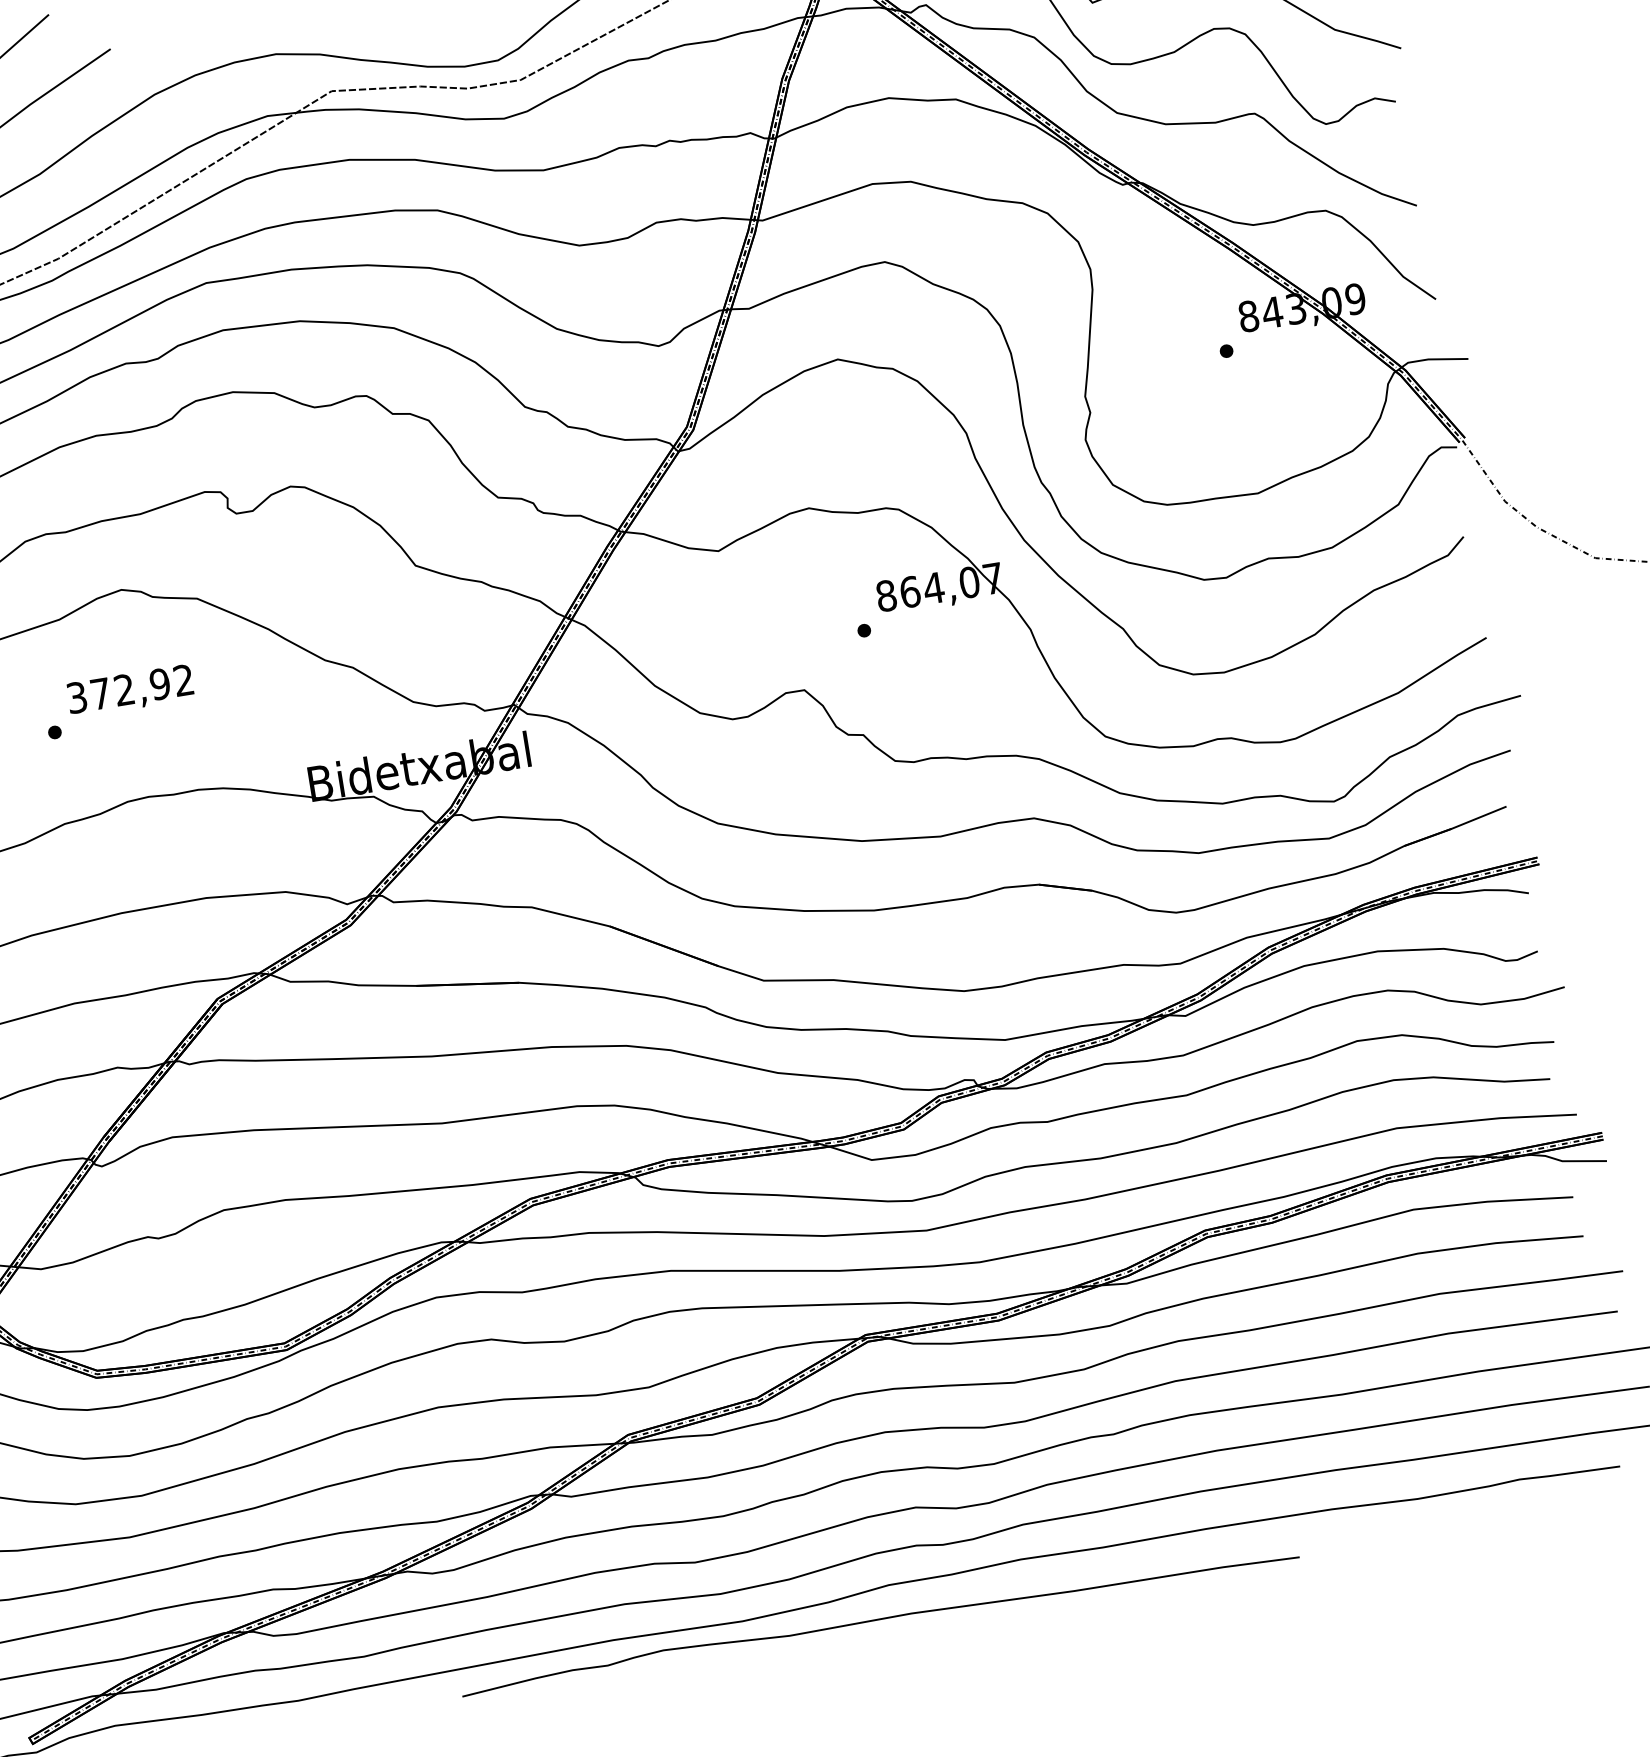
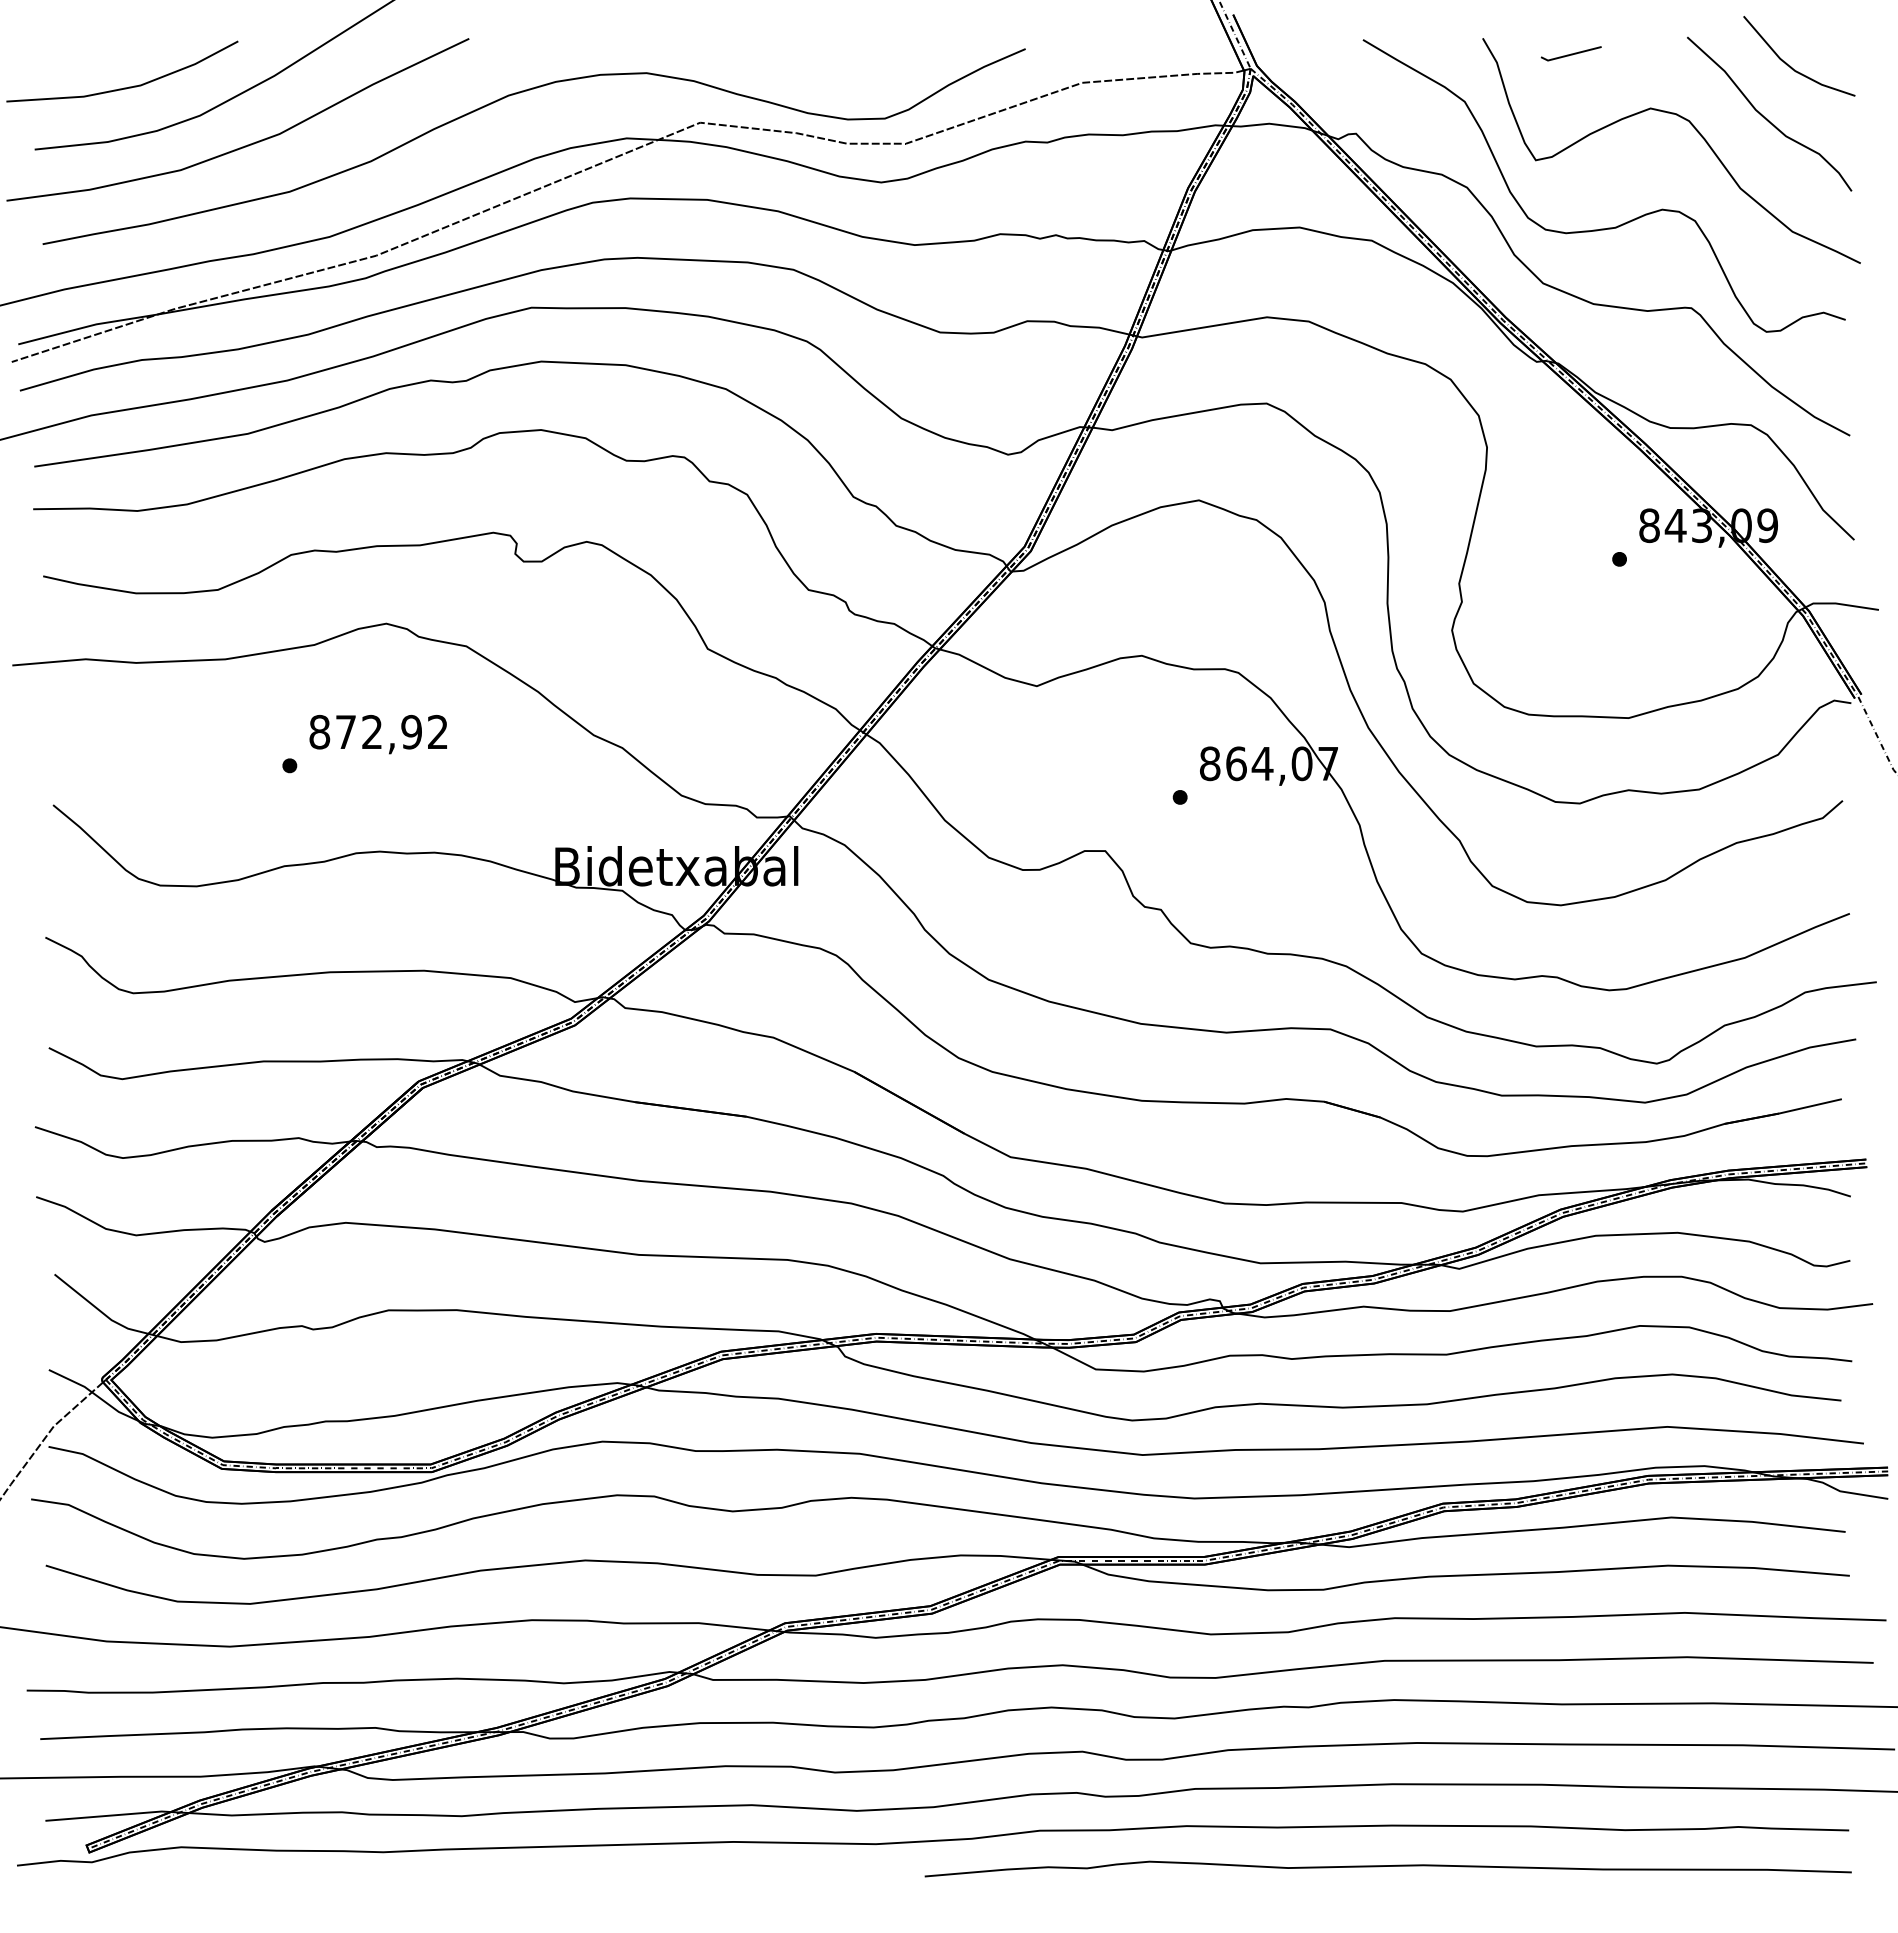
text: (76, 698) -> (319, 732), 372,92 -> 872,92
curve: (879, 1619) -> (1387, 1866), moved

